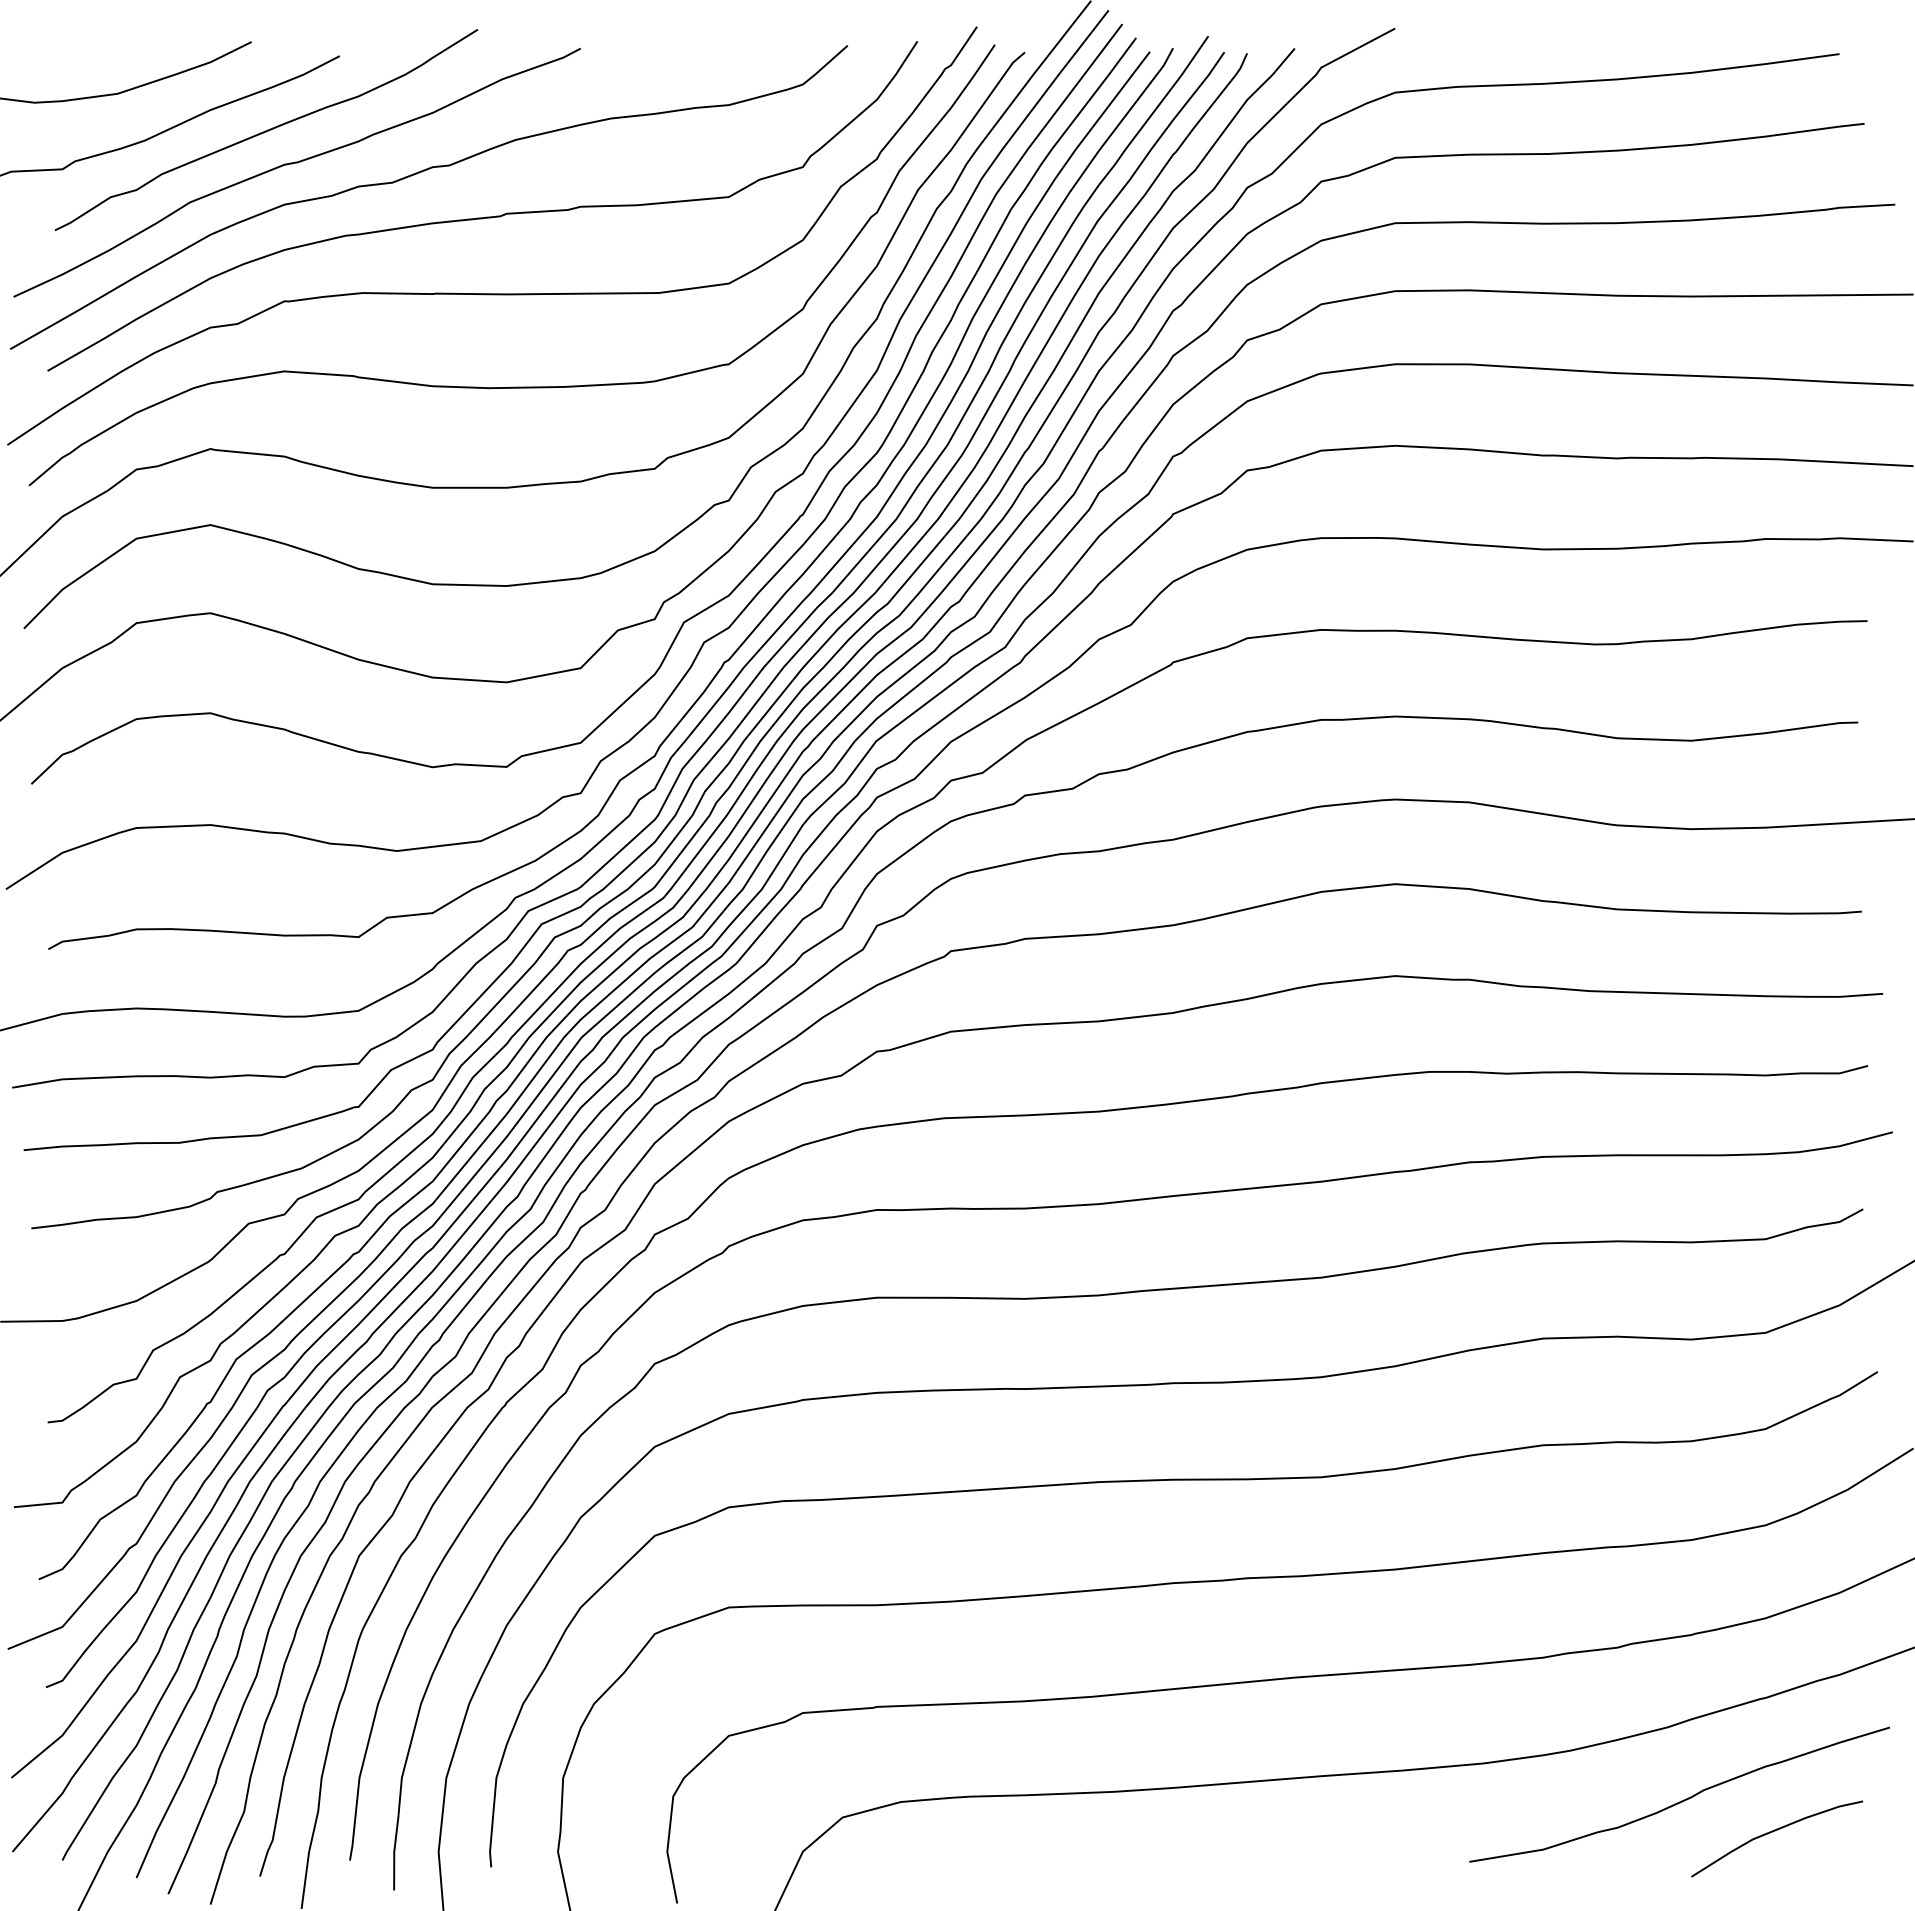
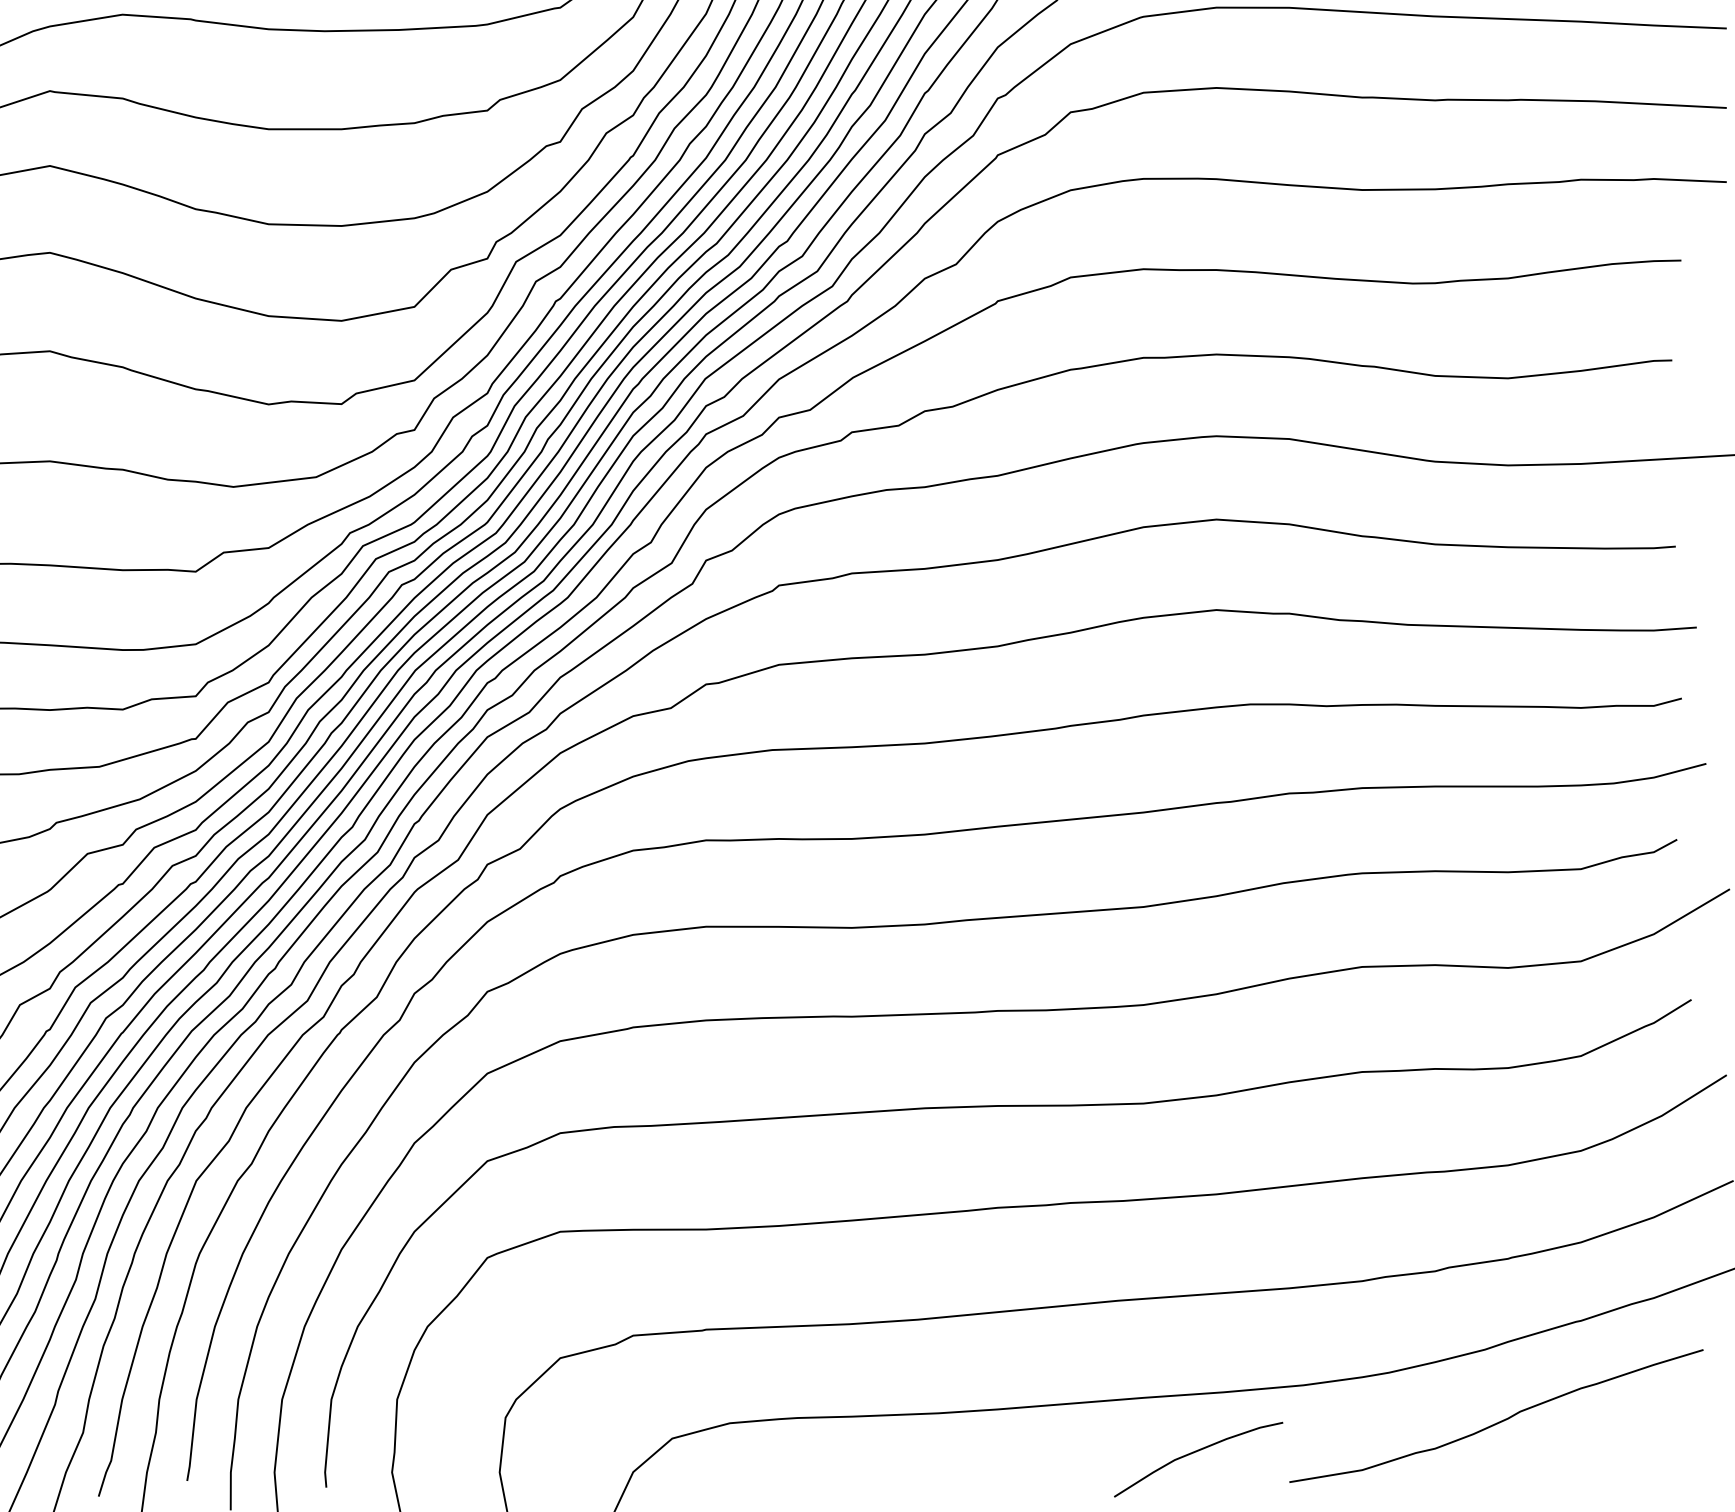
curve: (1775, 1831) -> (1196, 1452), moved

